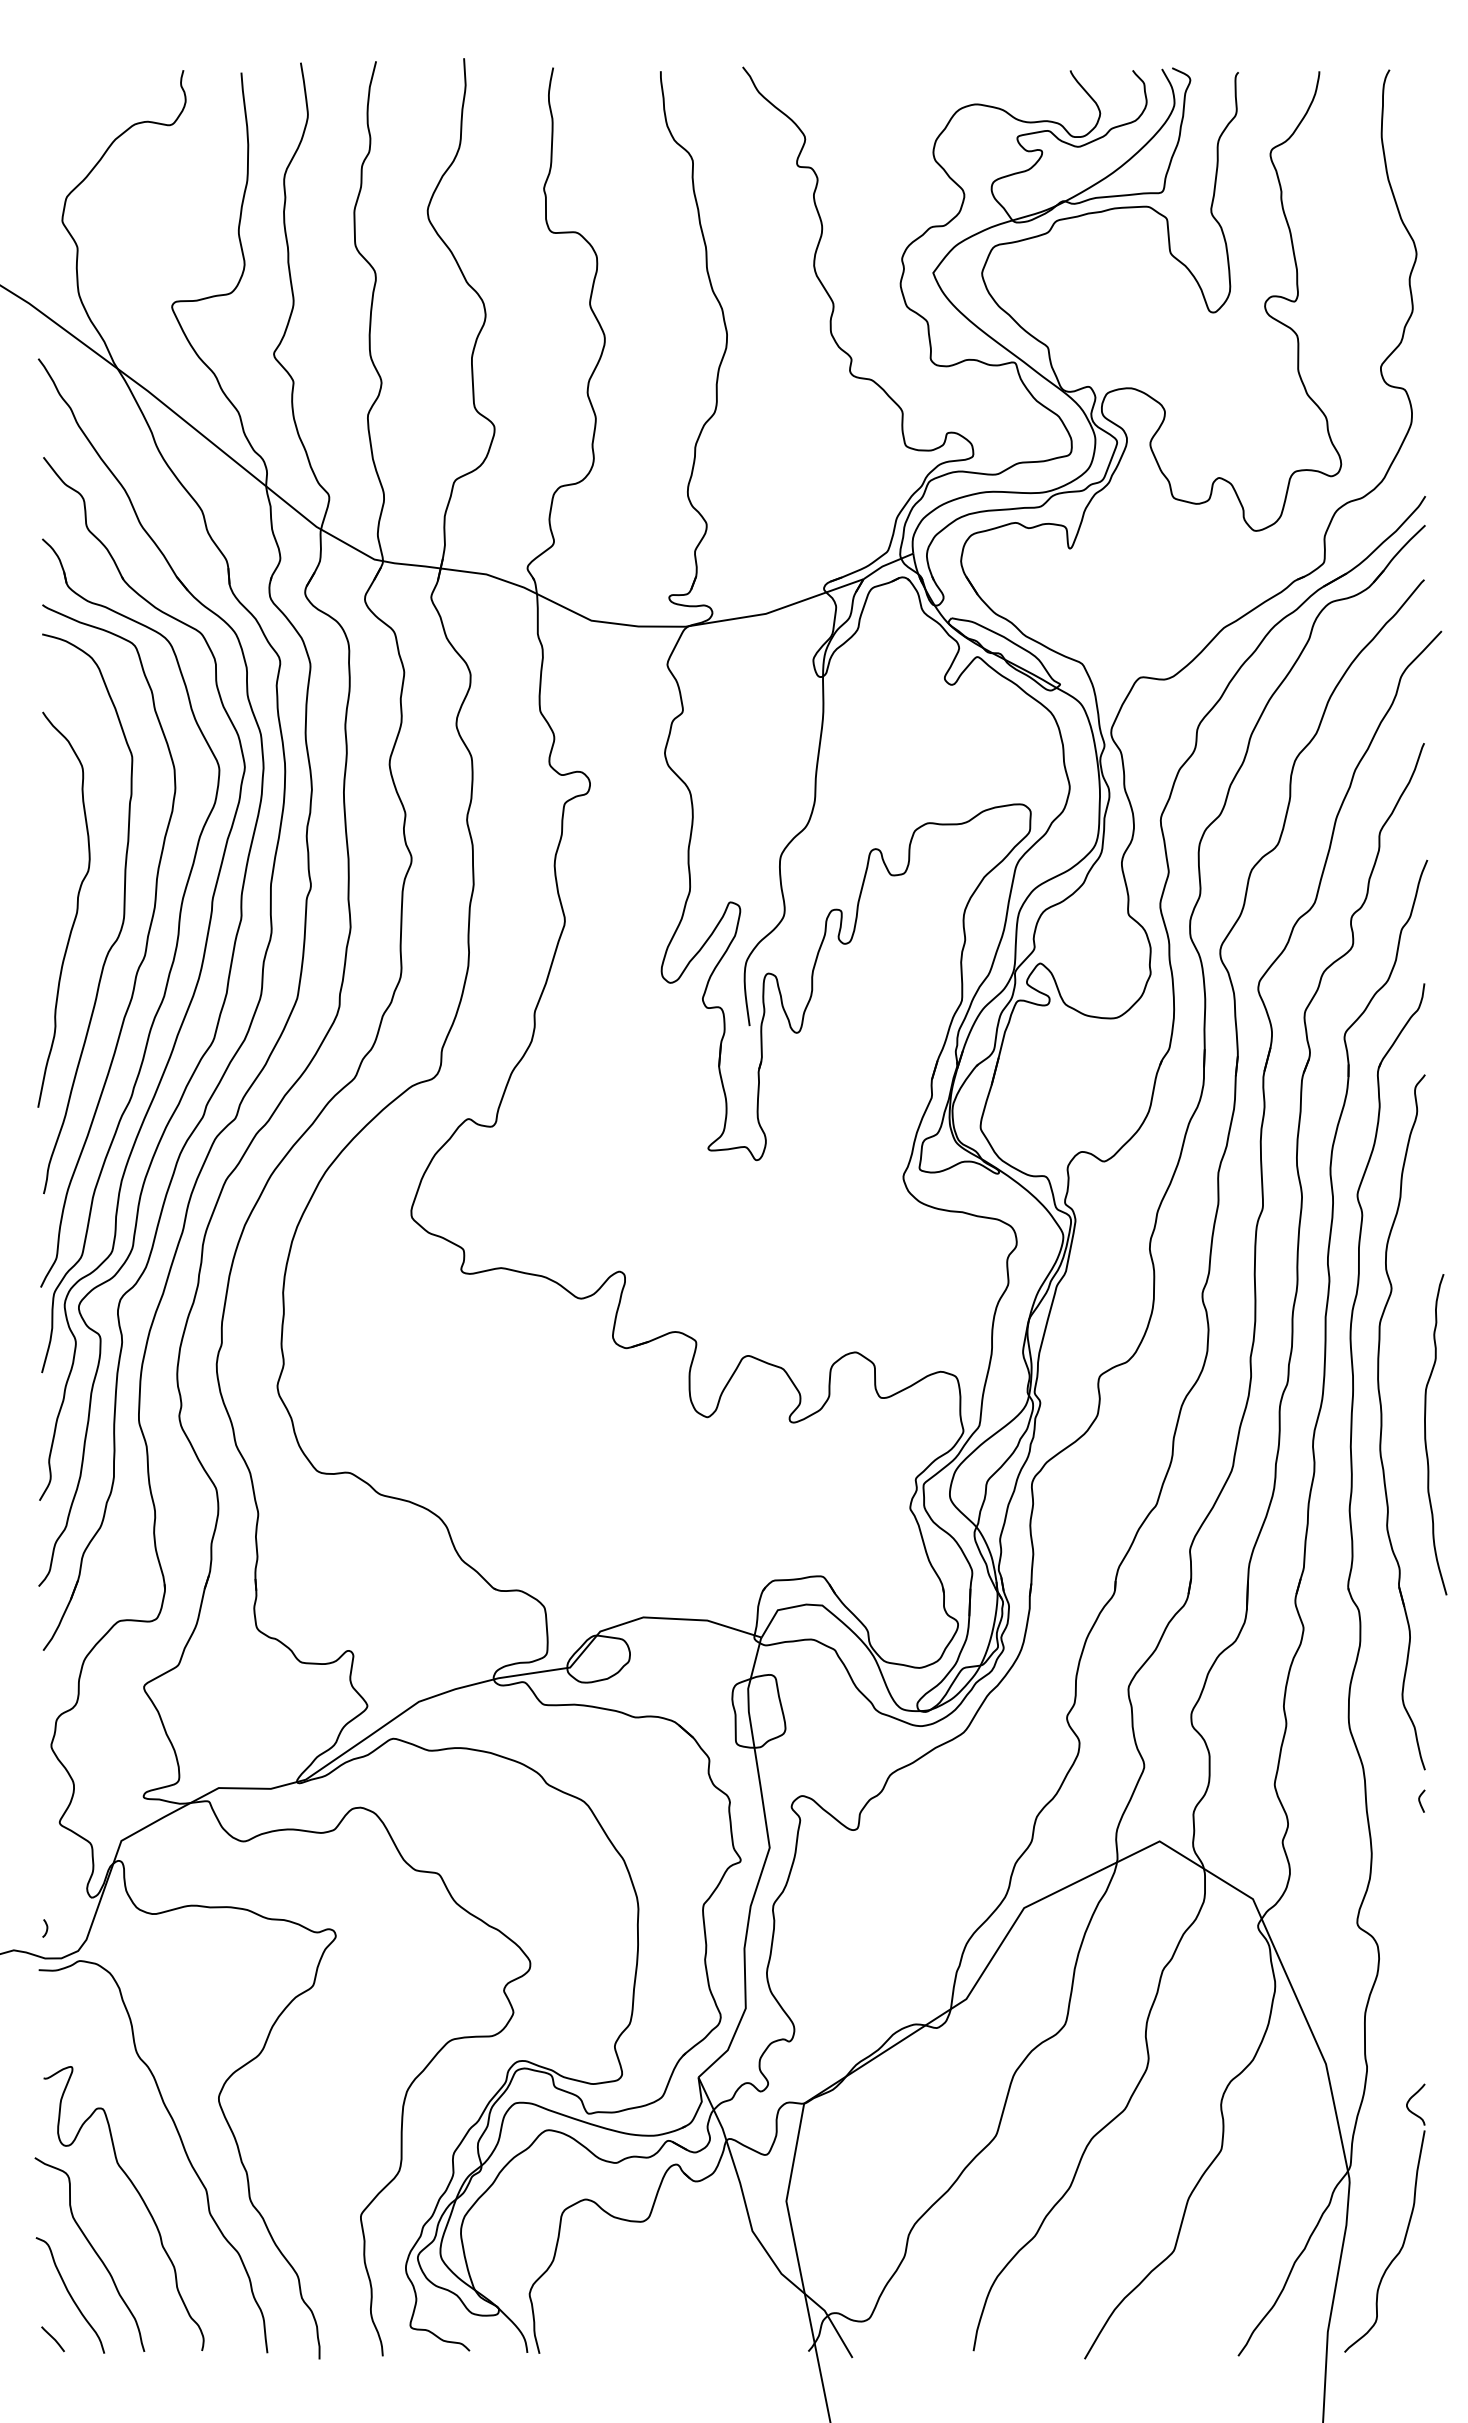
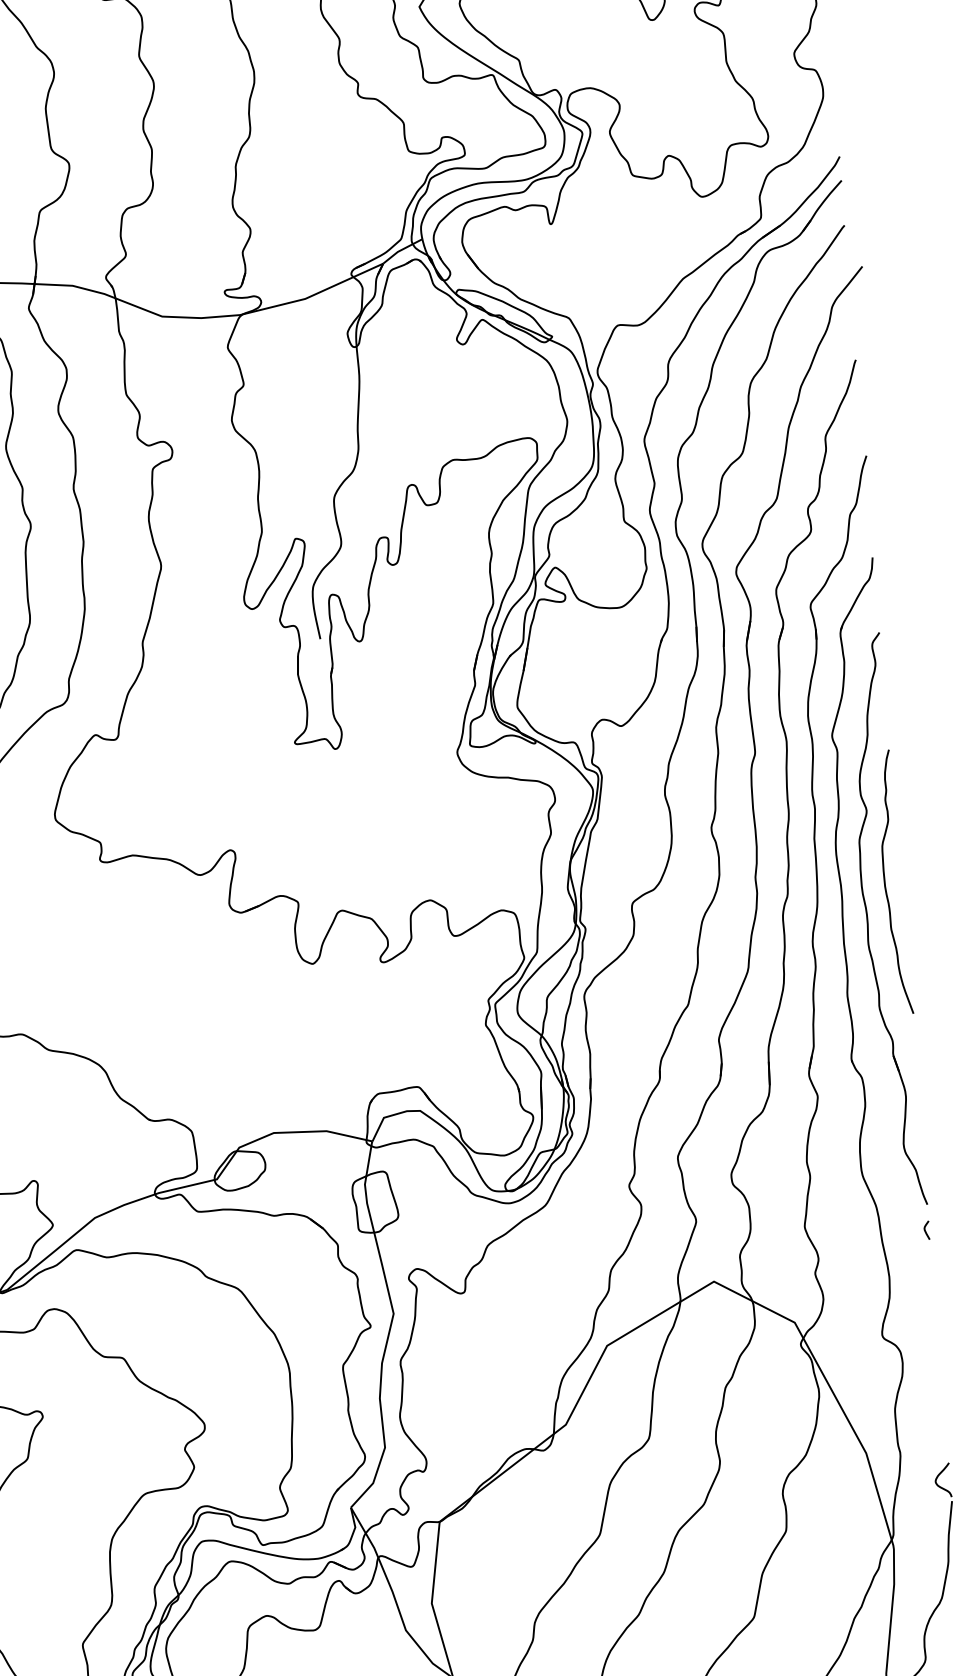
curve: (1426, 1434) -> (885, 882), moved

